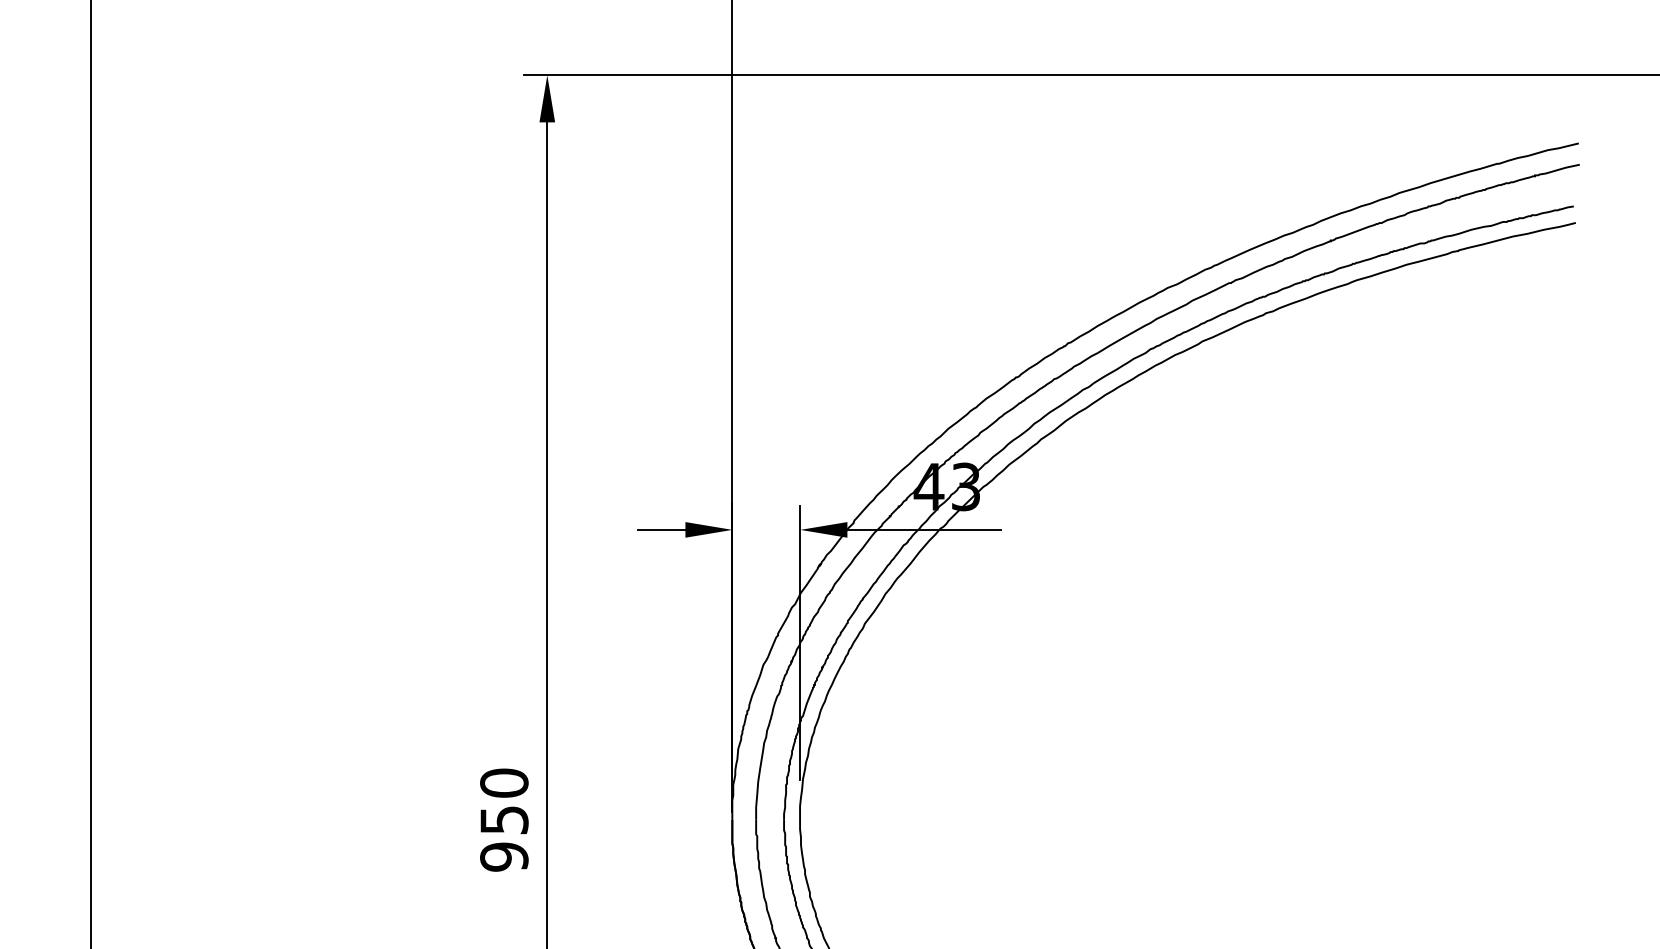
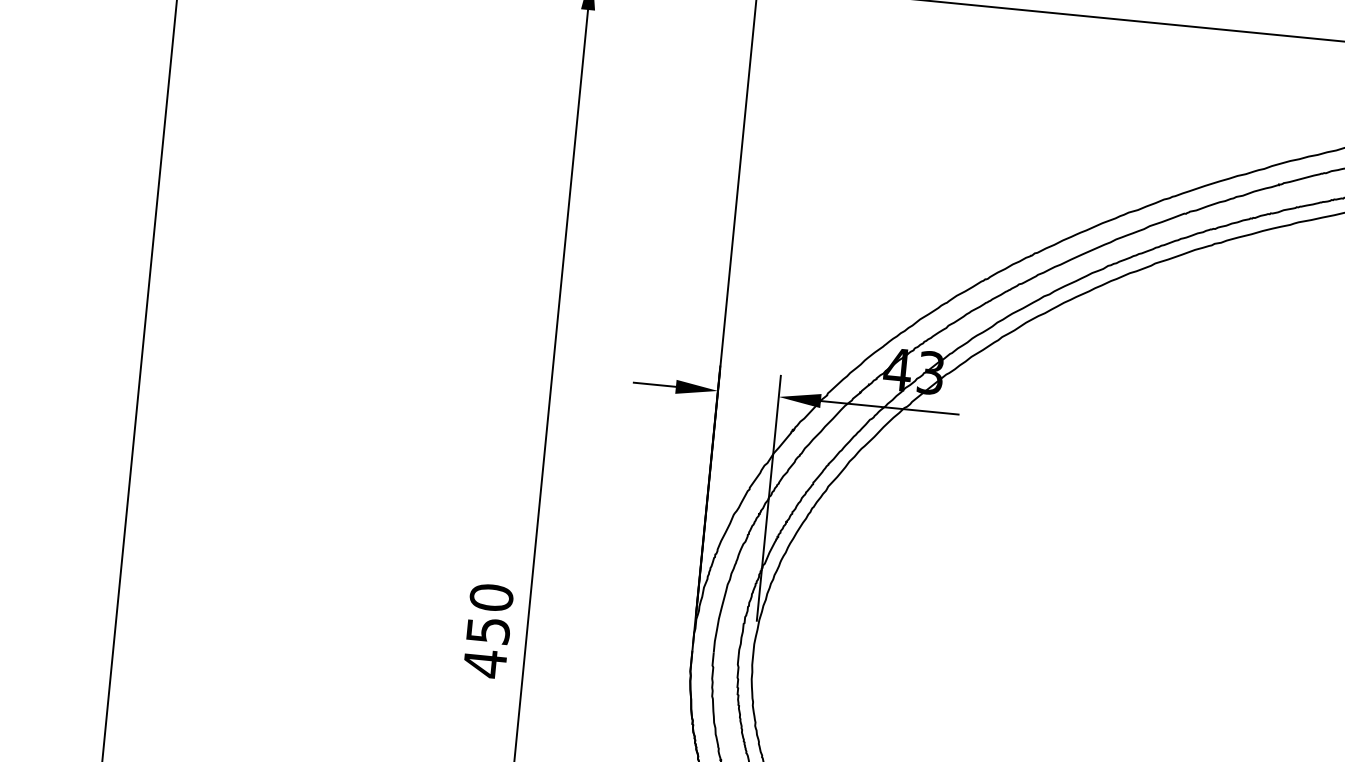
text: (504, 856) -> (485, 663), 950 -> 450

